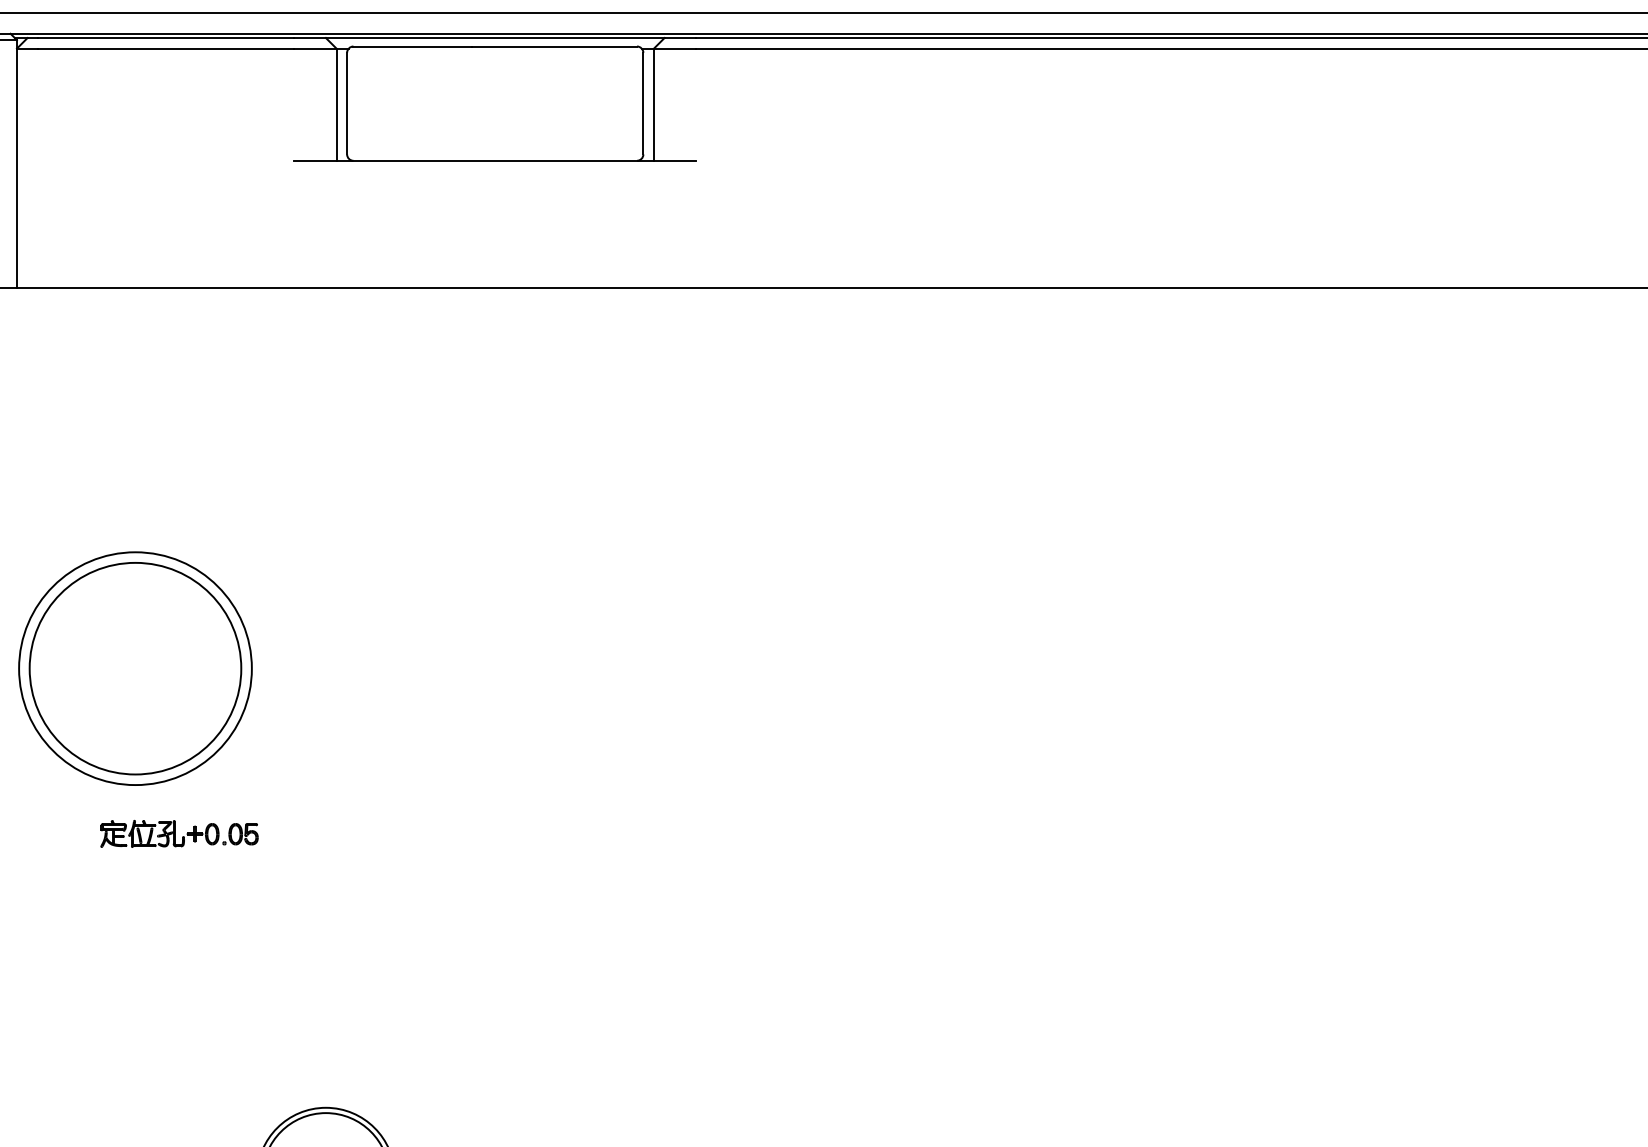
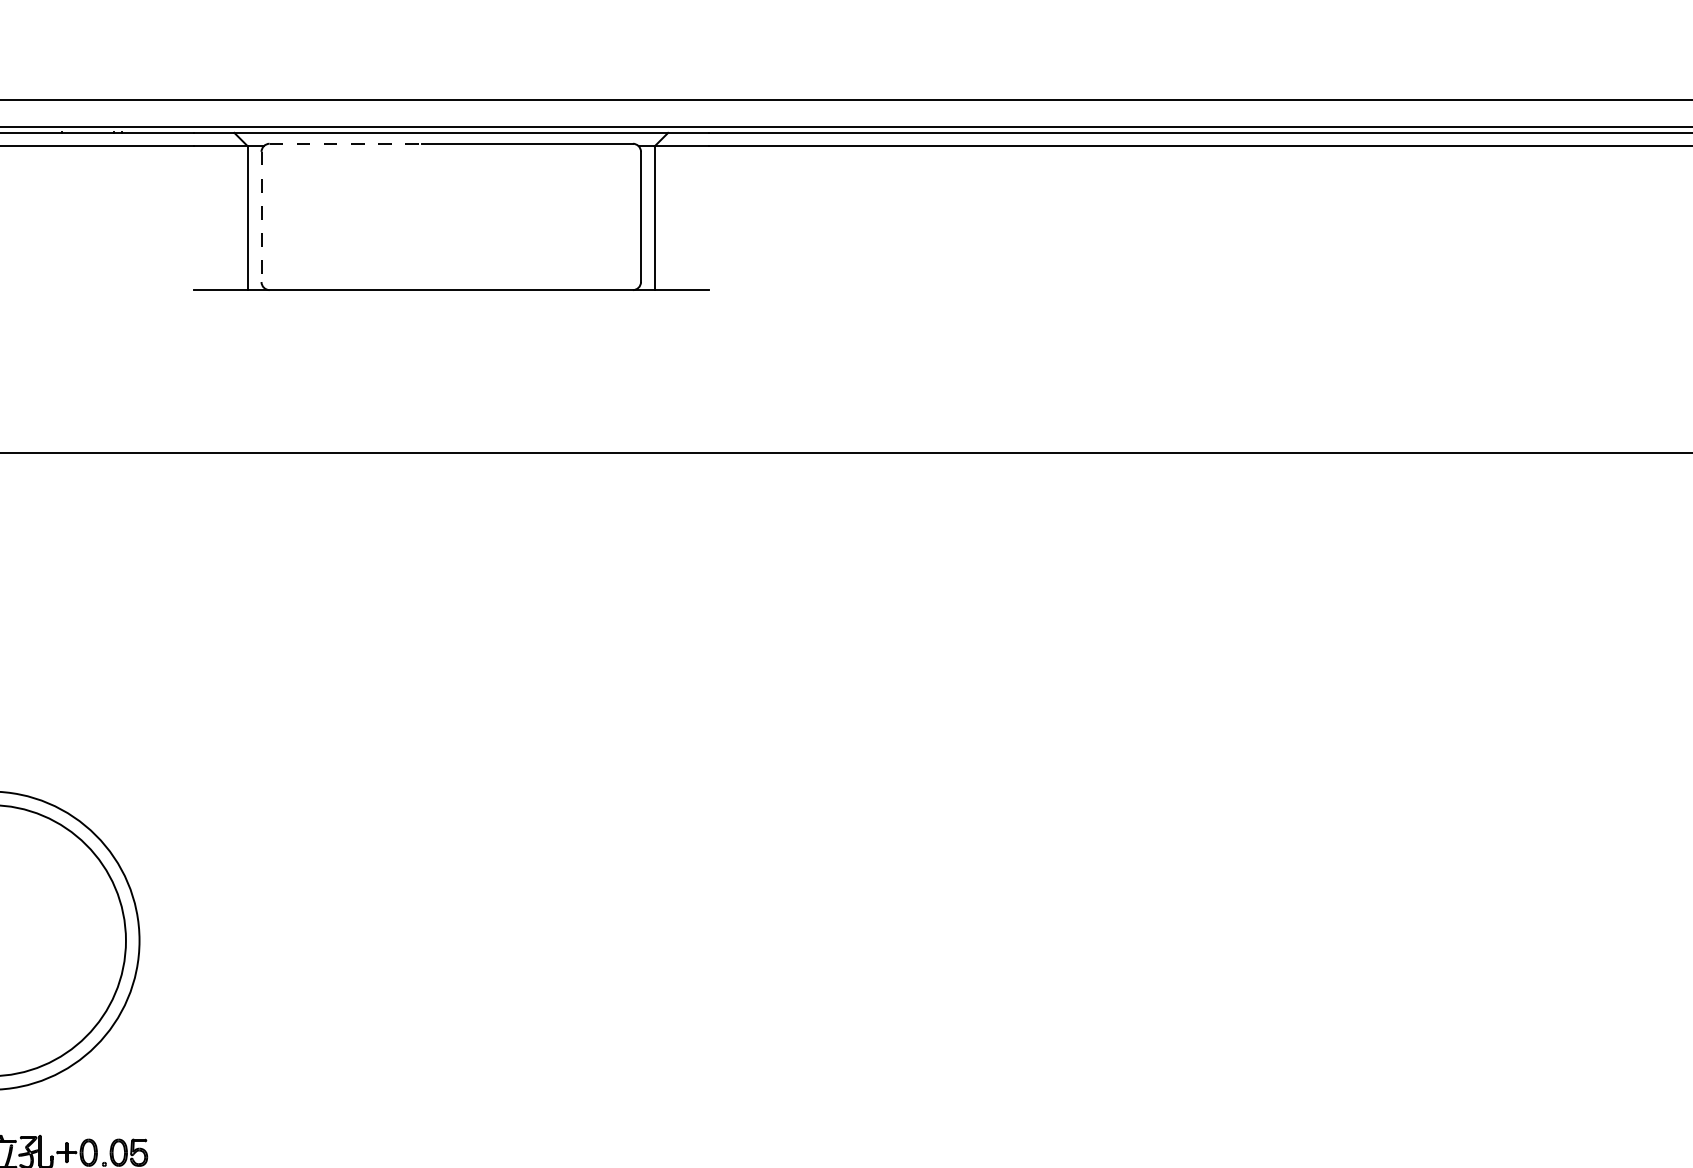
line: (413, 46) -> (346, 143), solid -> dashed
line: (347, 103) -> (262, 216), solid -> dashed

